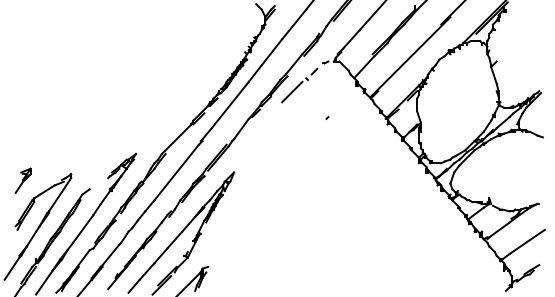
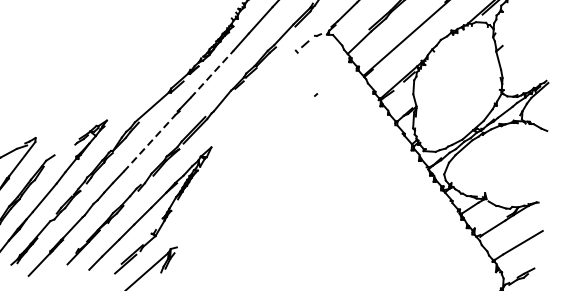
line: (292, 91) -> (280, 64), removed
line: (230, 105) -> (212, 74), solid -> dashed
line: (176, 172) -> (149, 143), solid -> dashed

